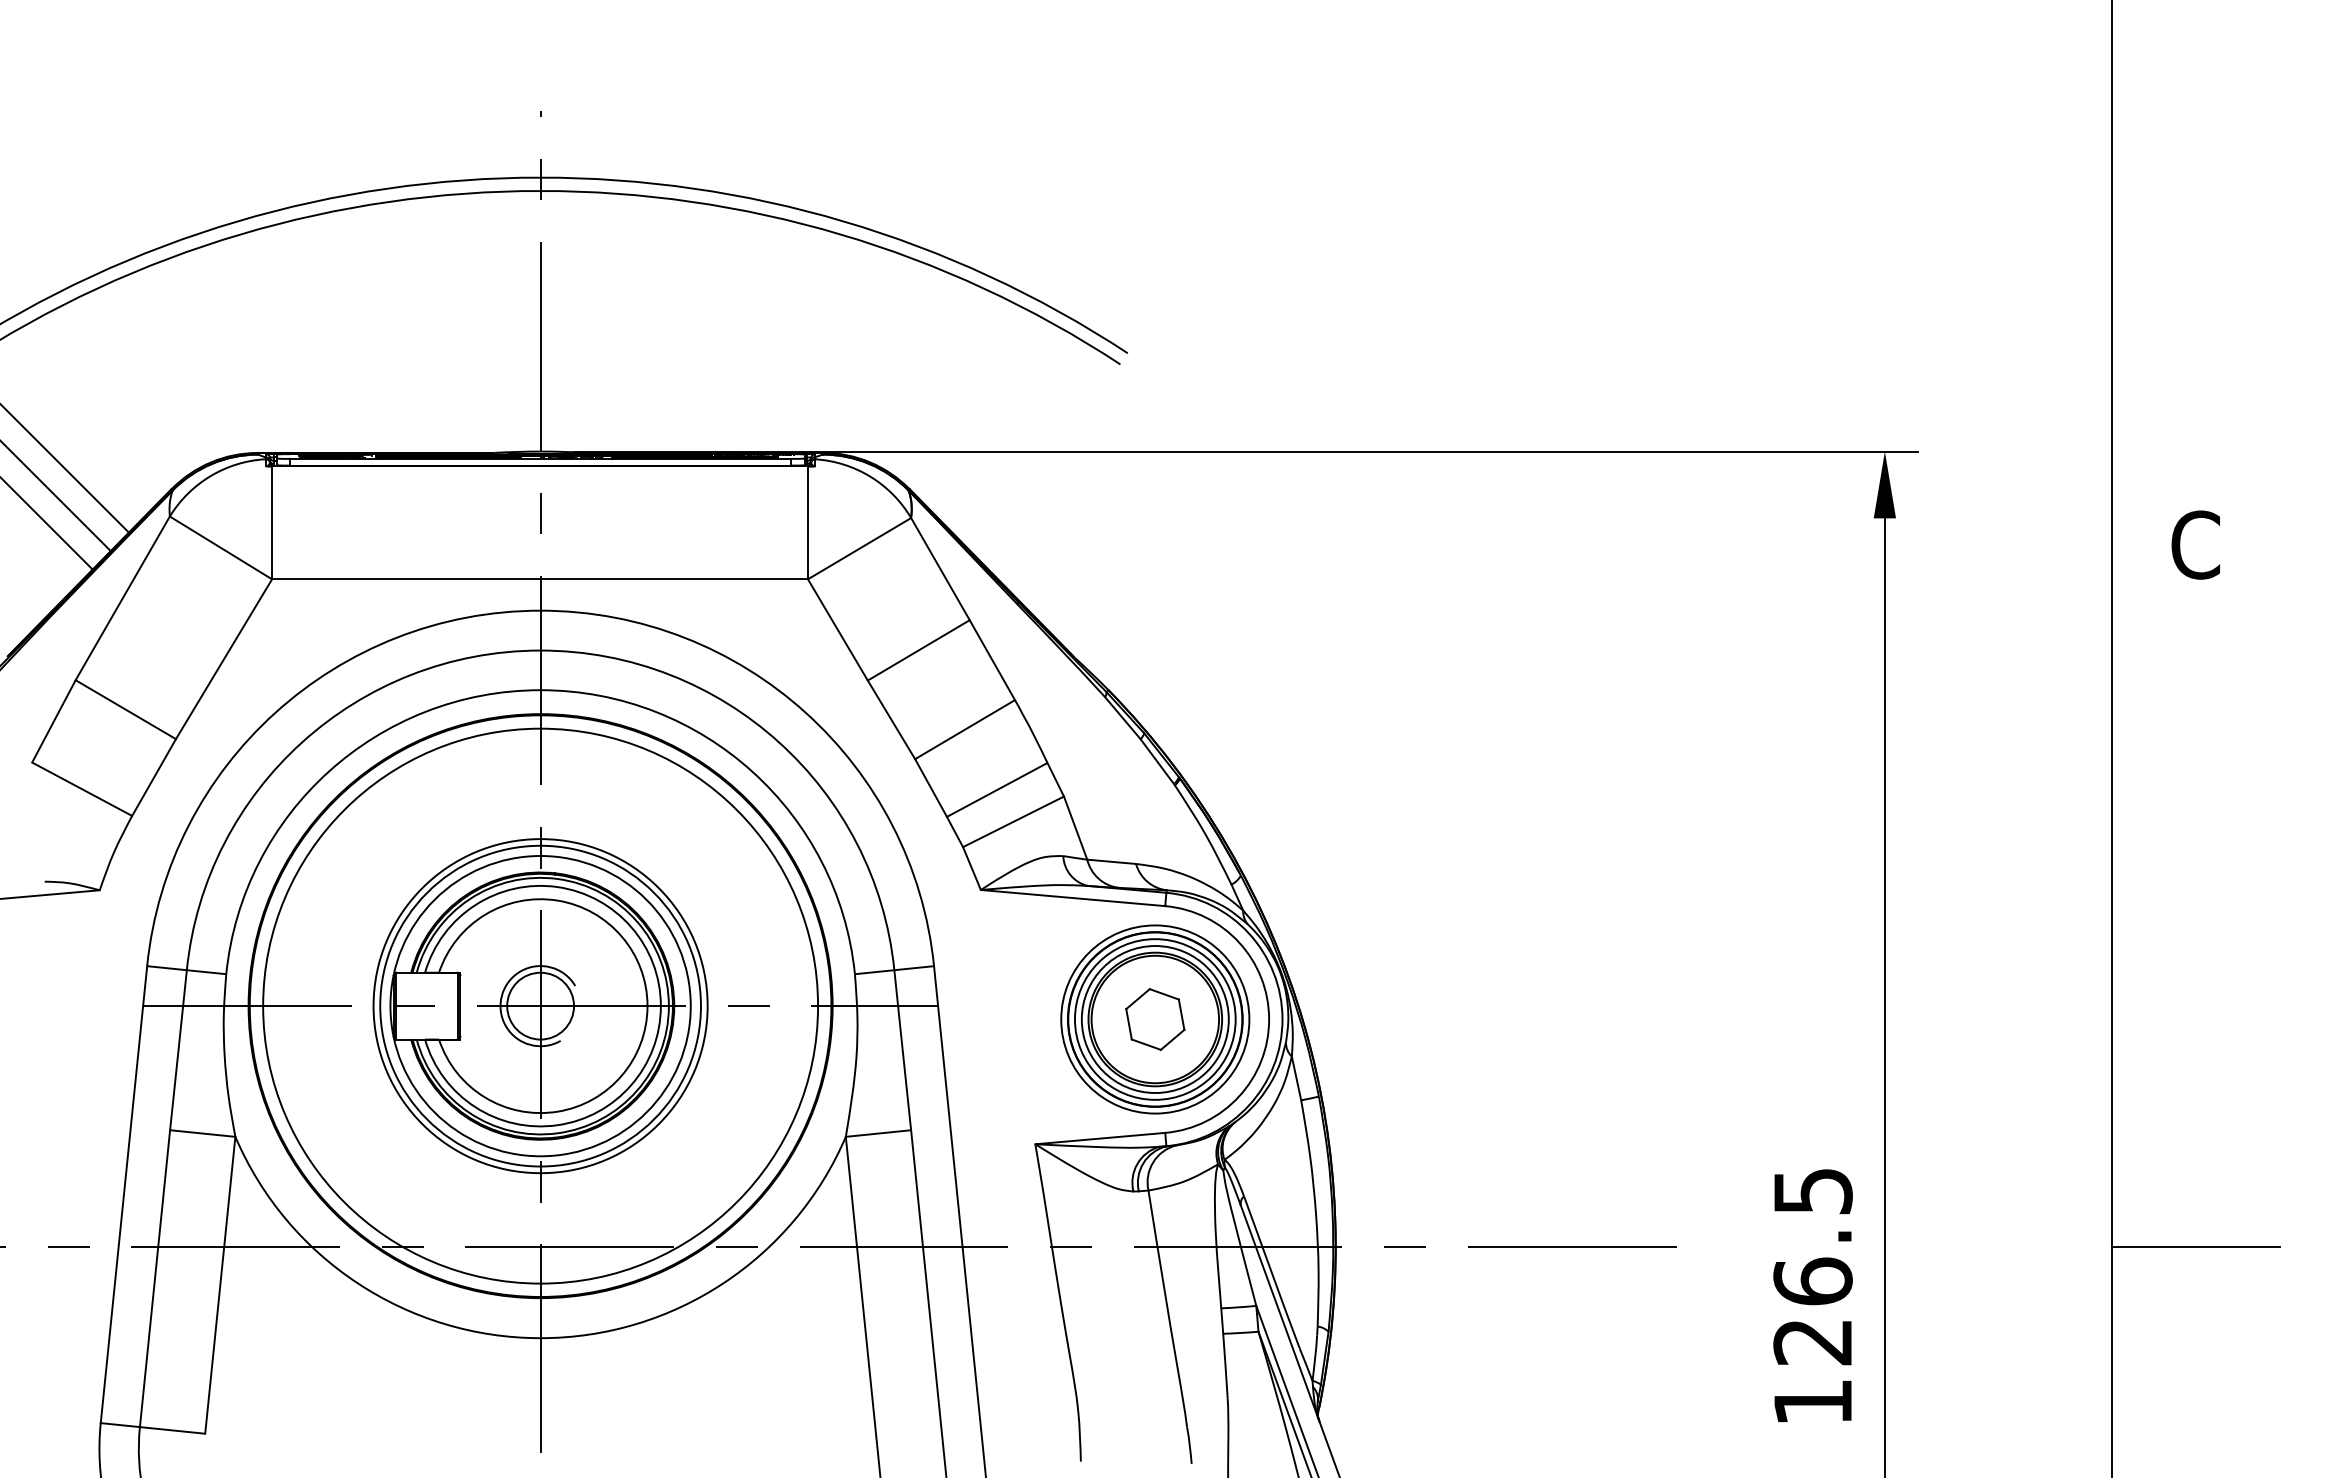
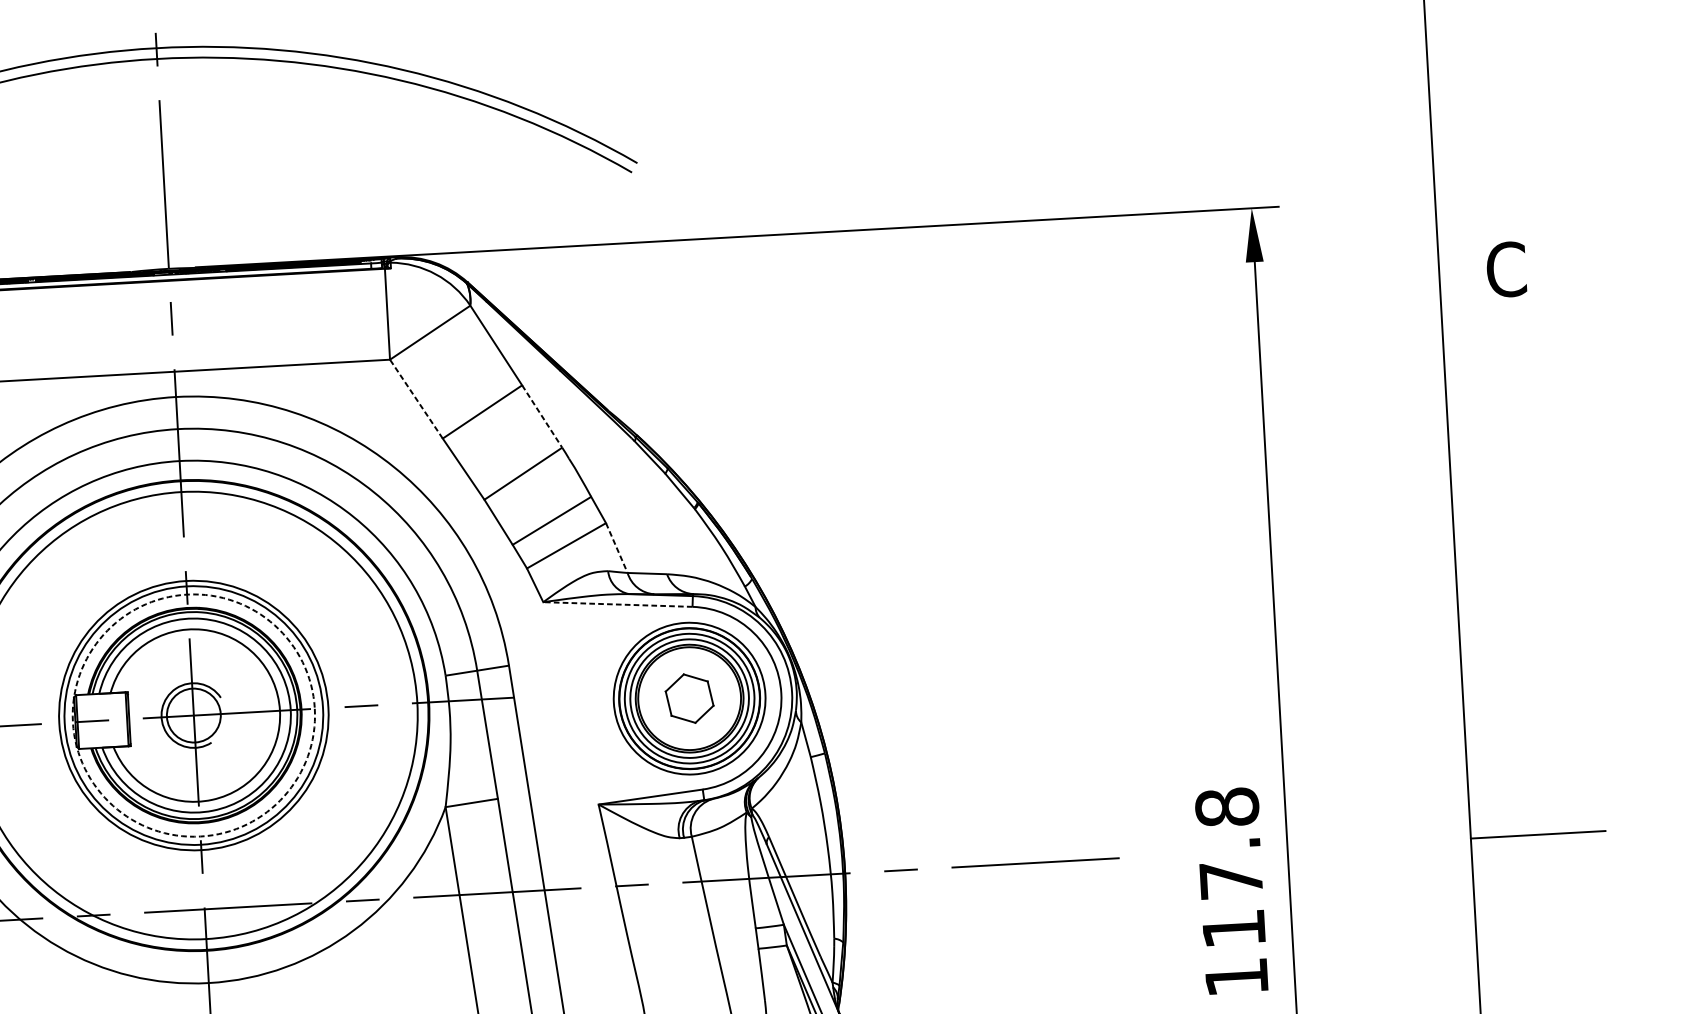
line: (837, 629) -> (416, 398), solid -> dashed
line: (992, 660) -> (542, 416), solid -> dashed
line: (1075, 828) -> (616, 548), solid -> dashed
line: (1073, 898) -> (618, 604), solid -> dashed
circle: (540, 1005) -> (193, 715), solid -> dashed
text: (1812, 1266) -> (1230, 868), 126.5 -> 117.8

